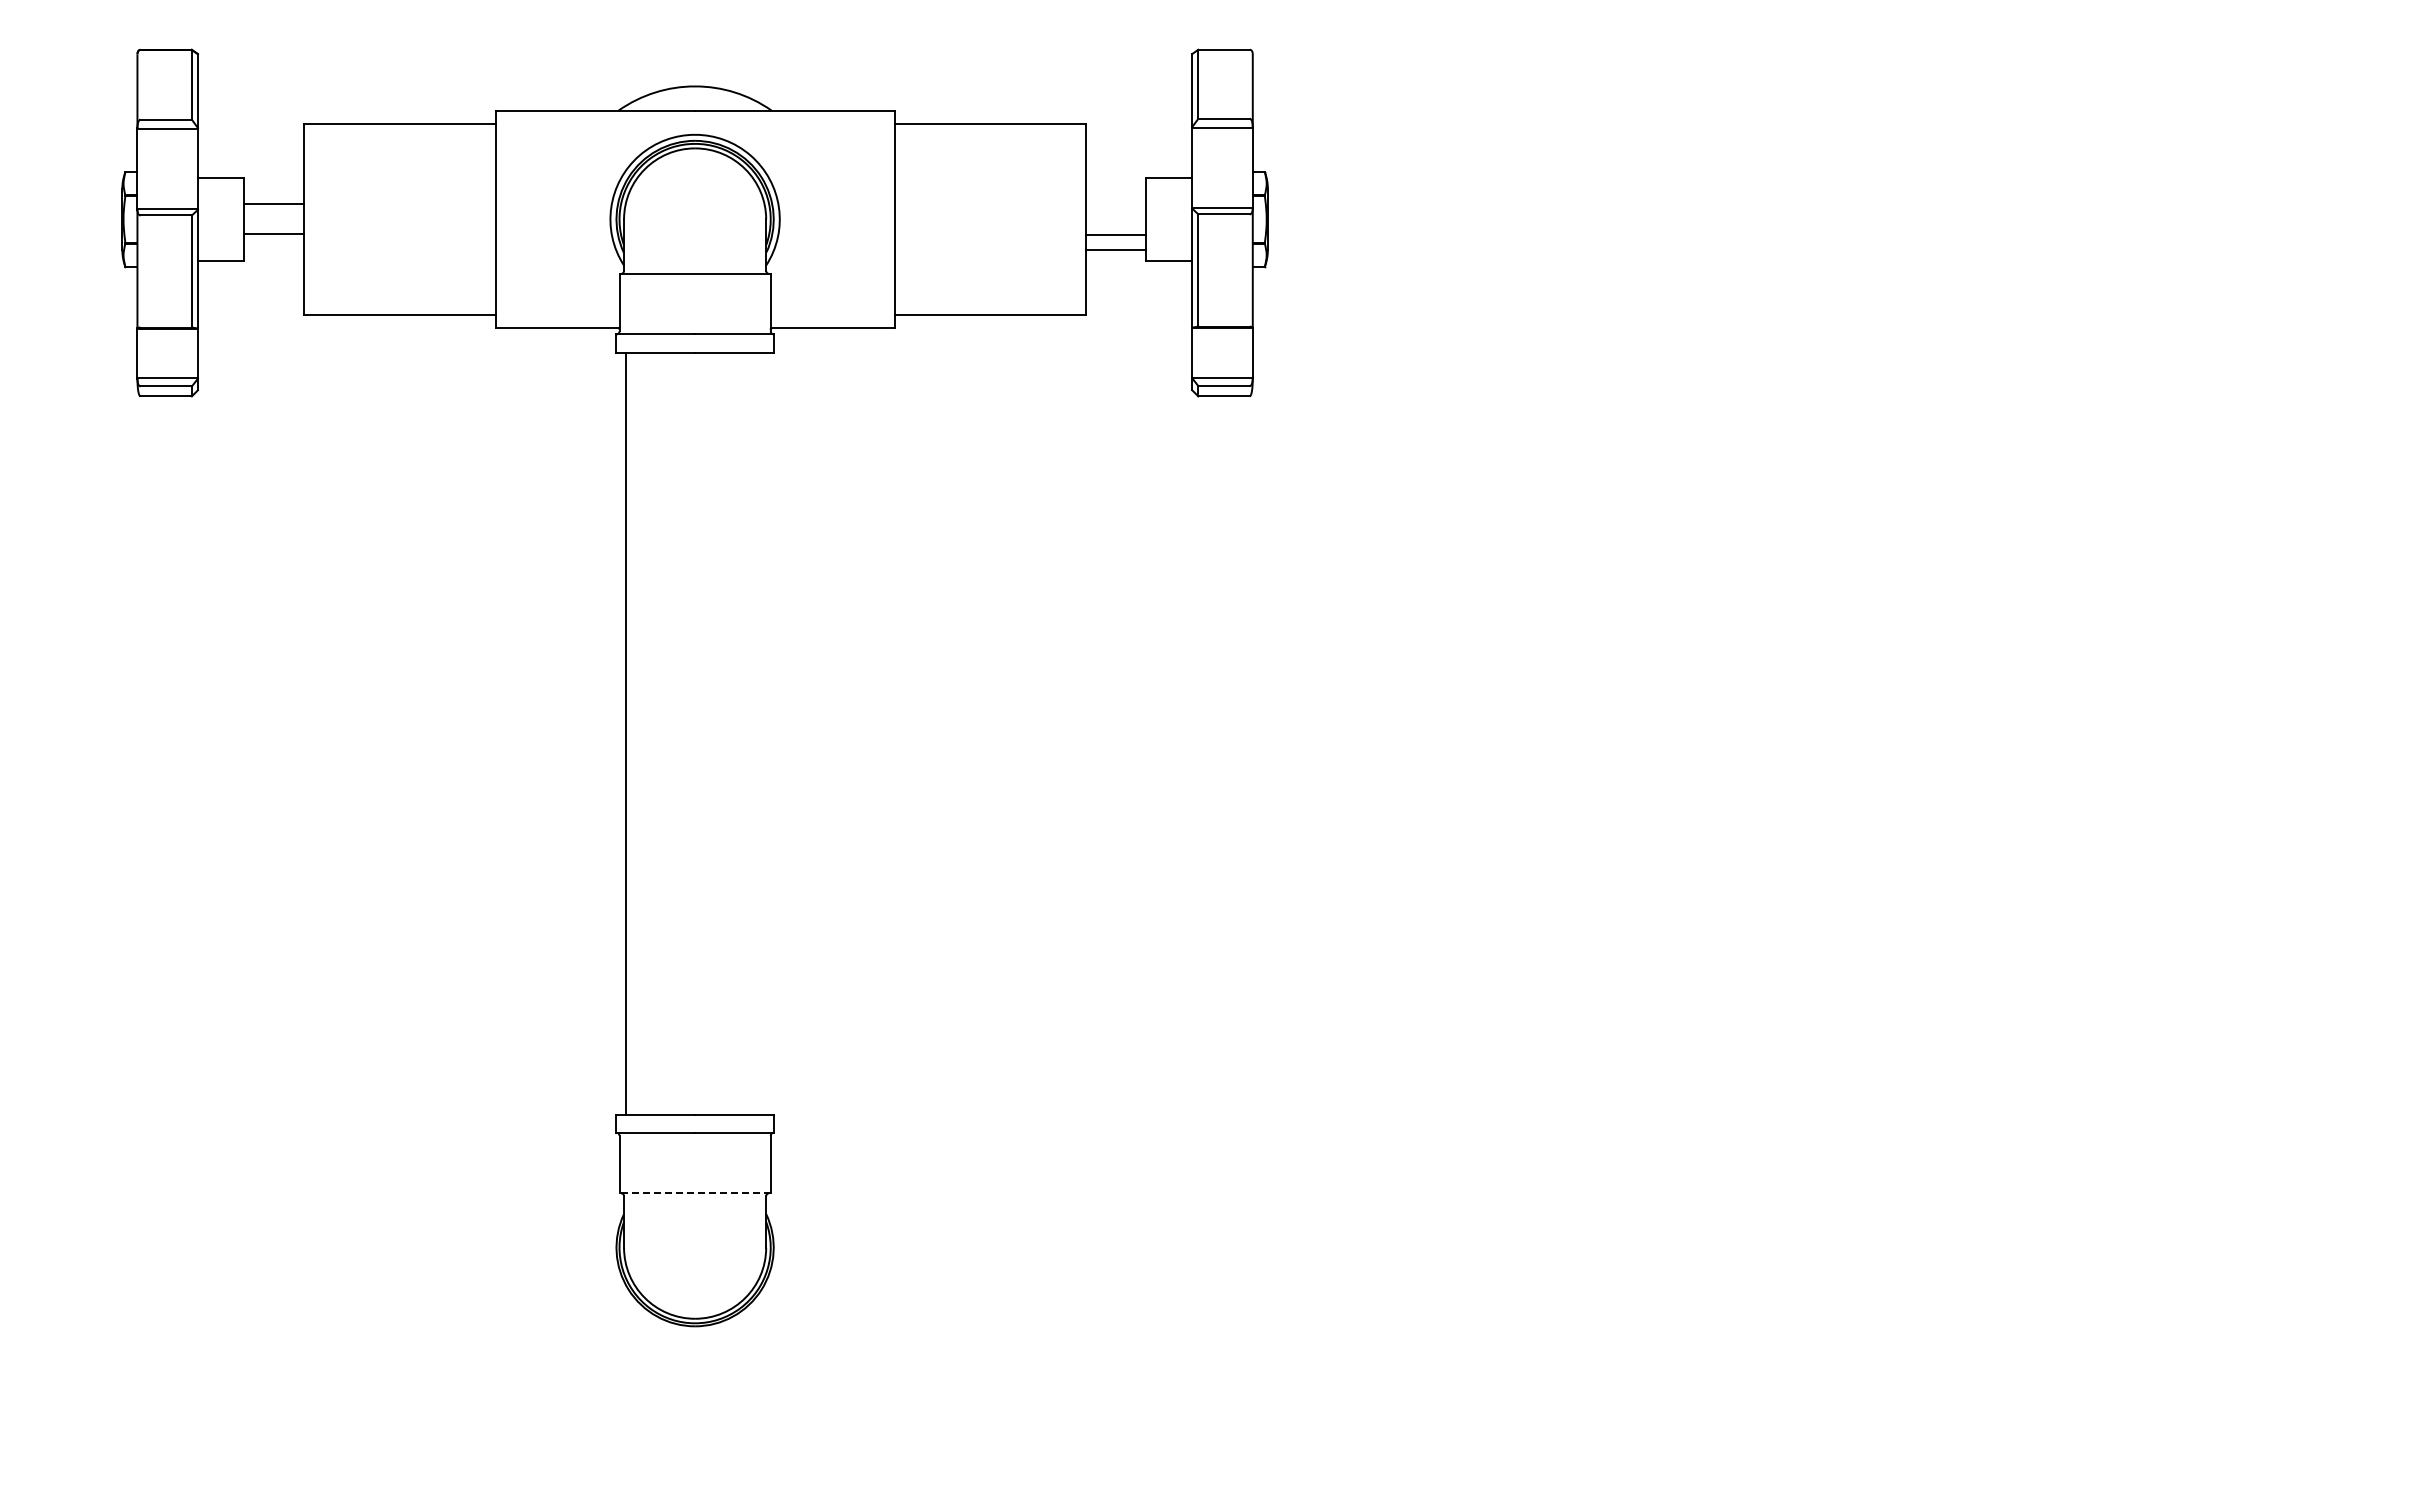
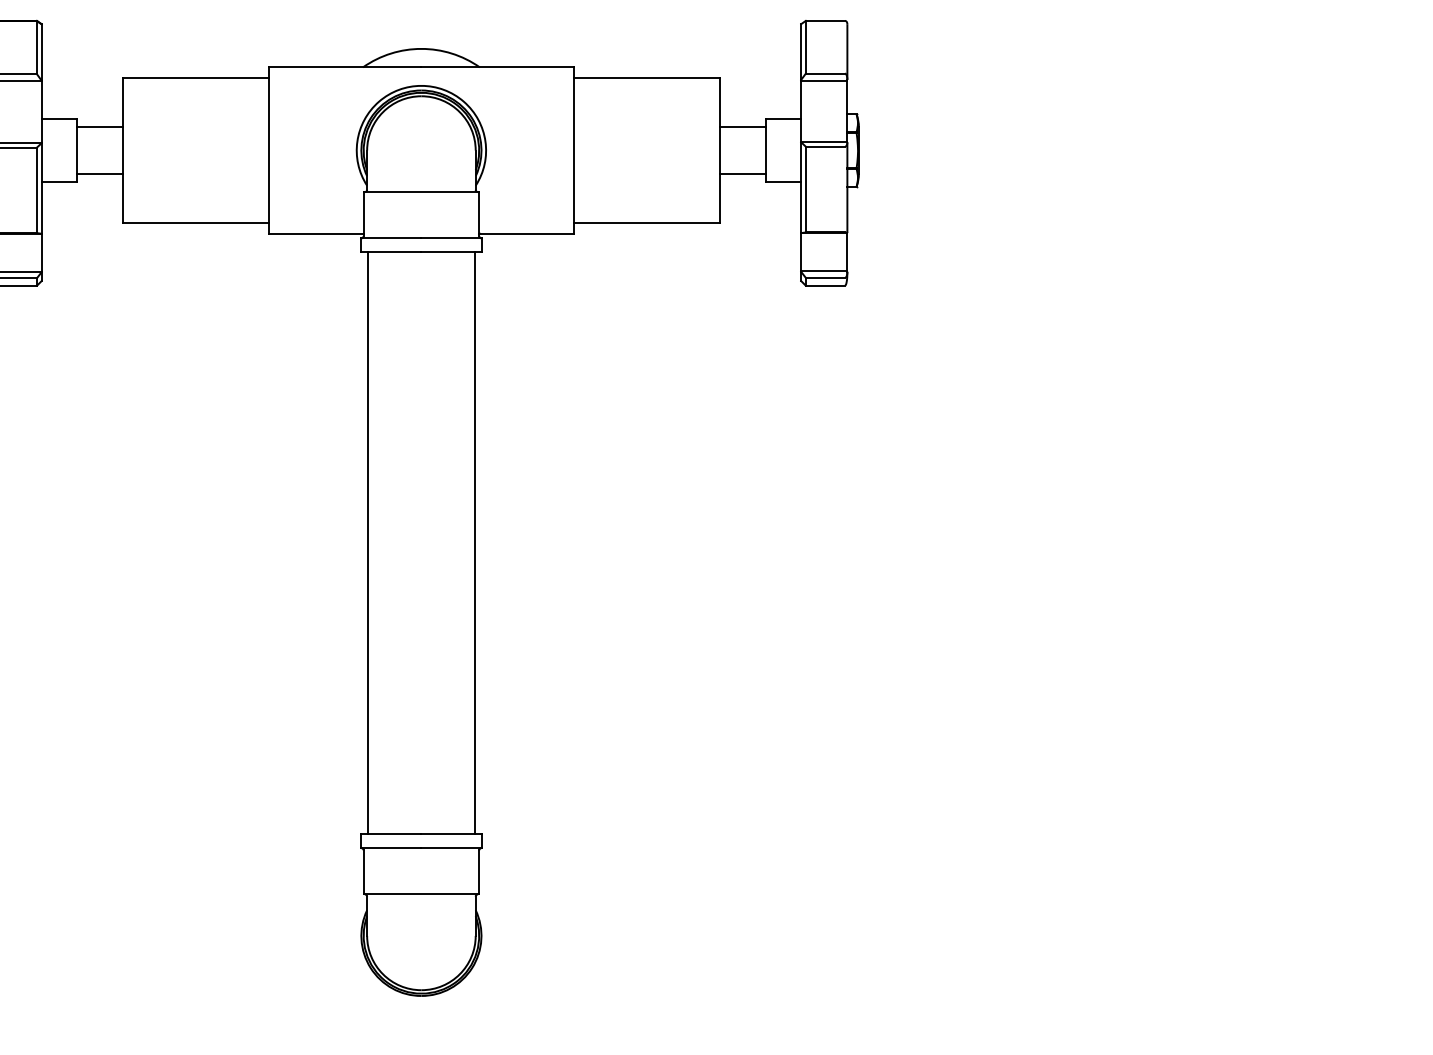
line: (273, 203) -> (99, 173), moved
line: (273, 234) -> (99, 127), moved
line: (1115, 235) -> (742, 127), moved
line: (764, 733) -> (474, 543), added
line: (695, 1193) -> (421, 894), dashed -> solid

